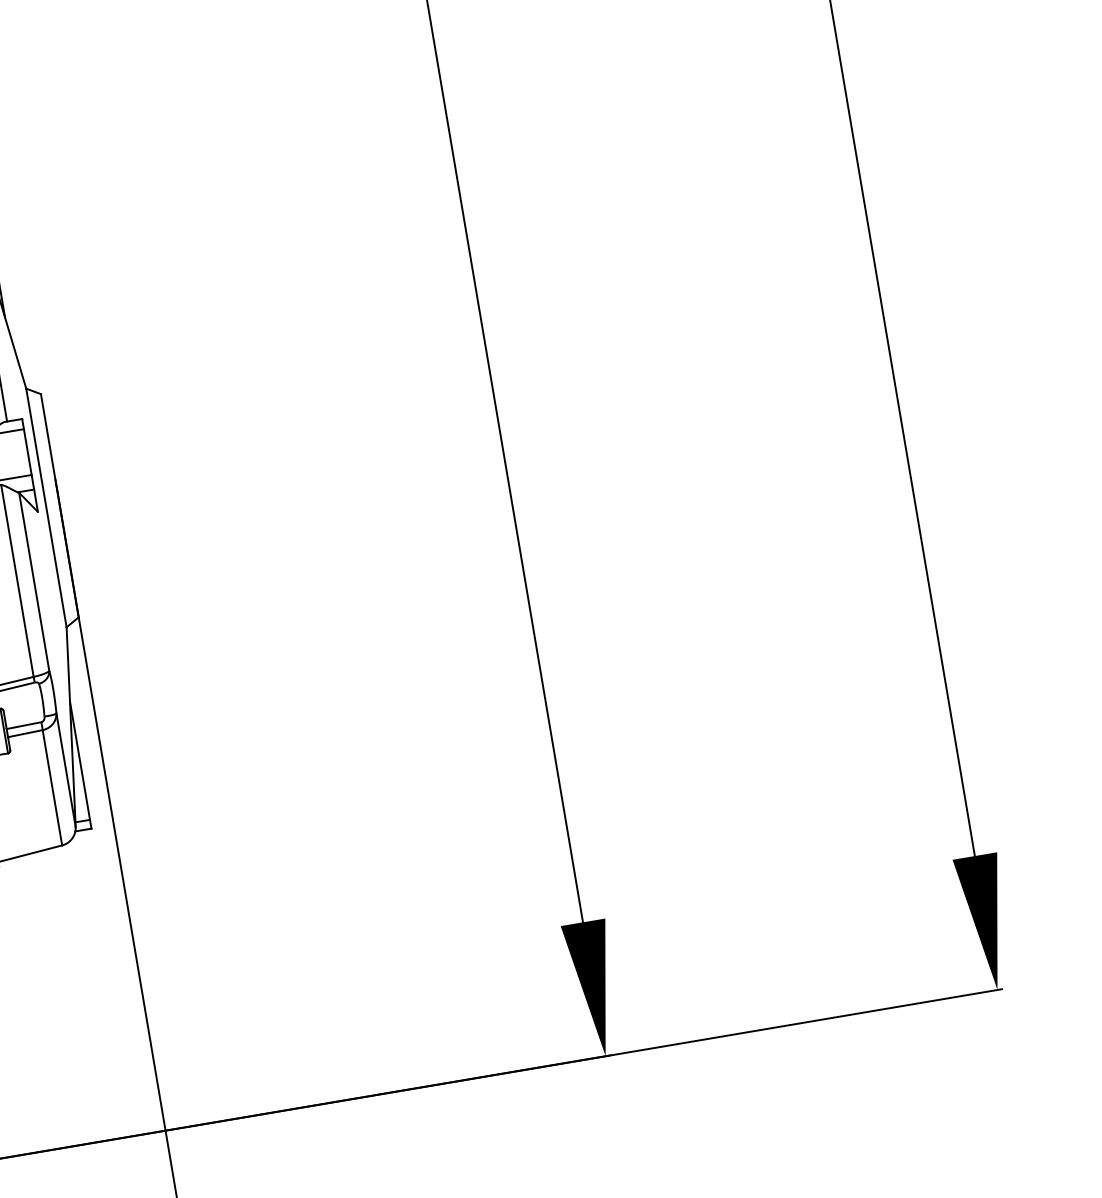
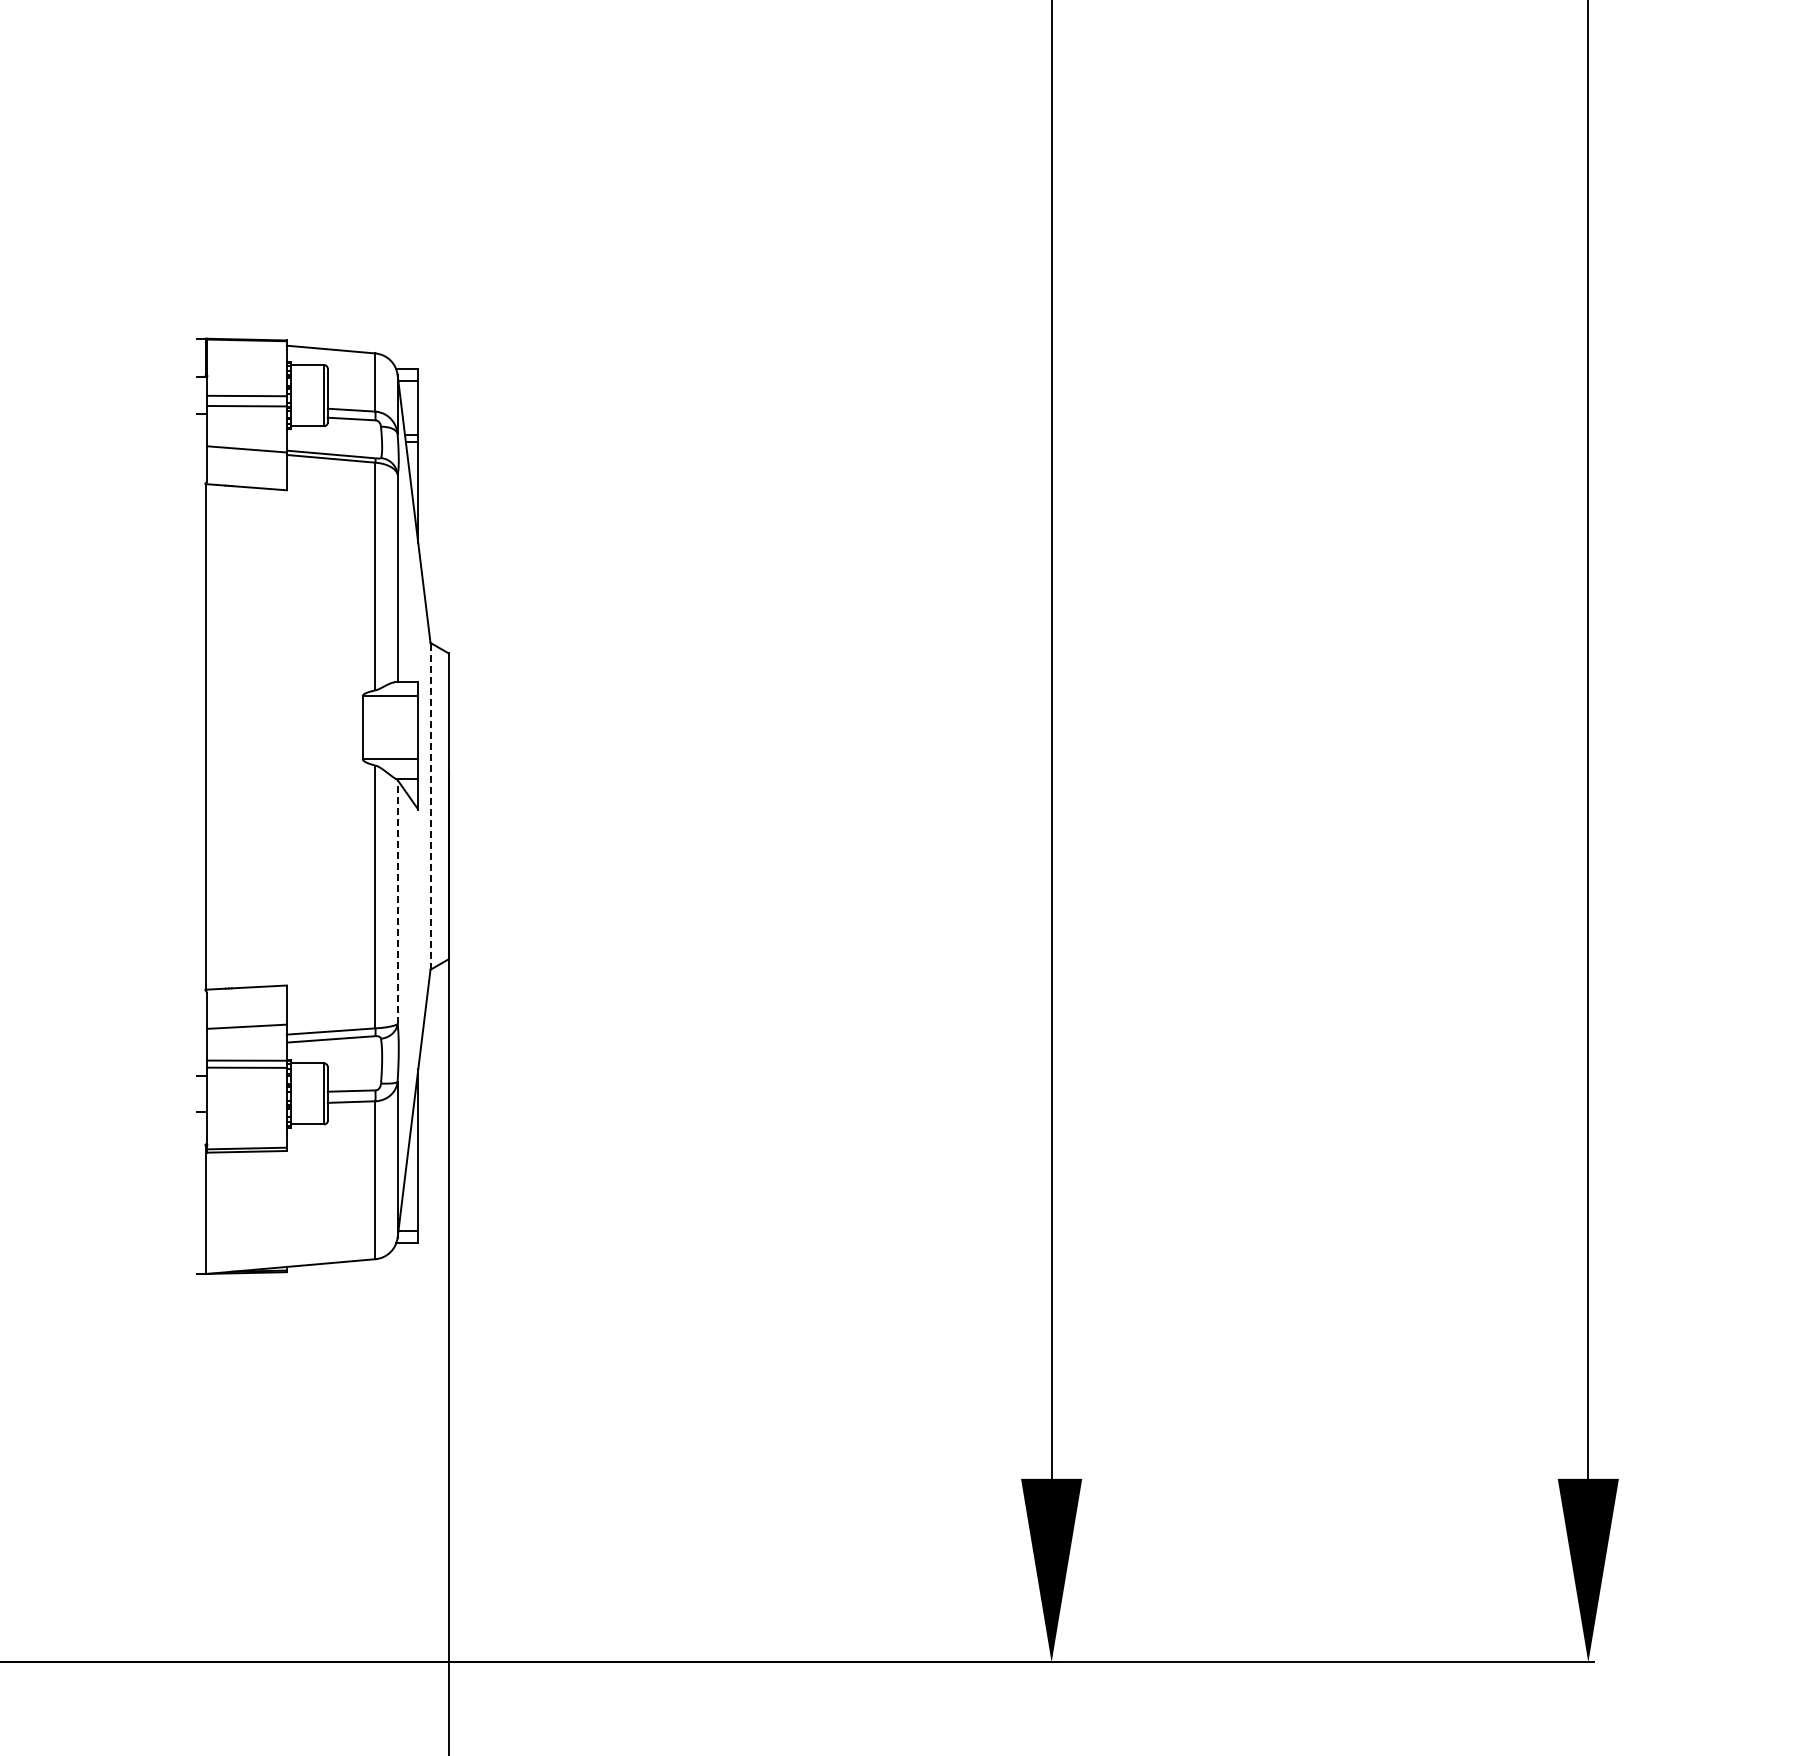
line: (46, 507) -> (430, 805), solid -> dashed
line: (34, 582) -> (397, 902), solid -> dashed

